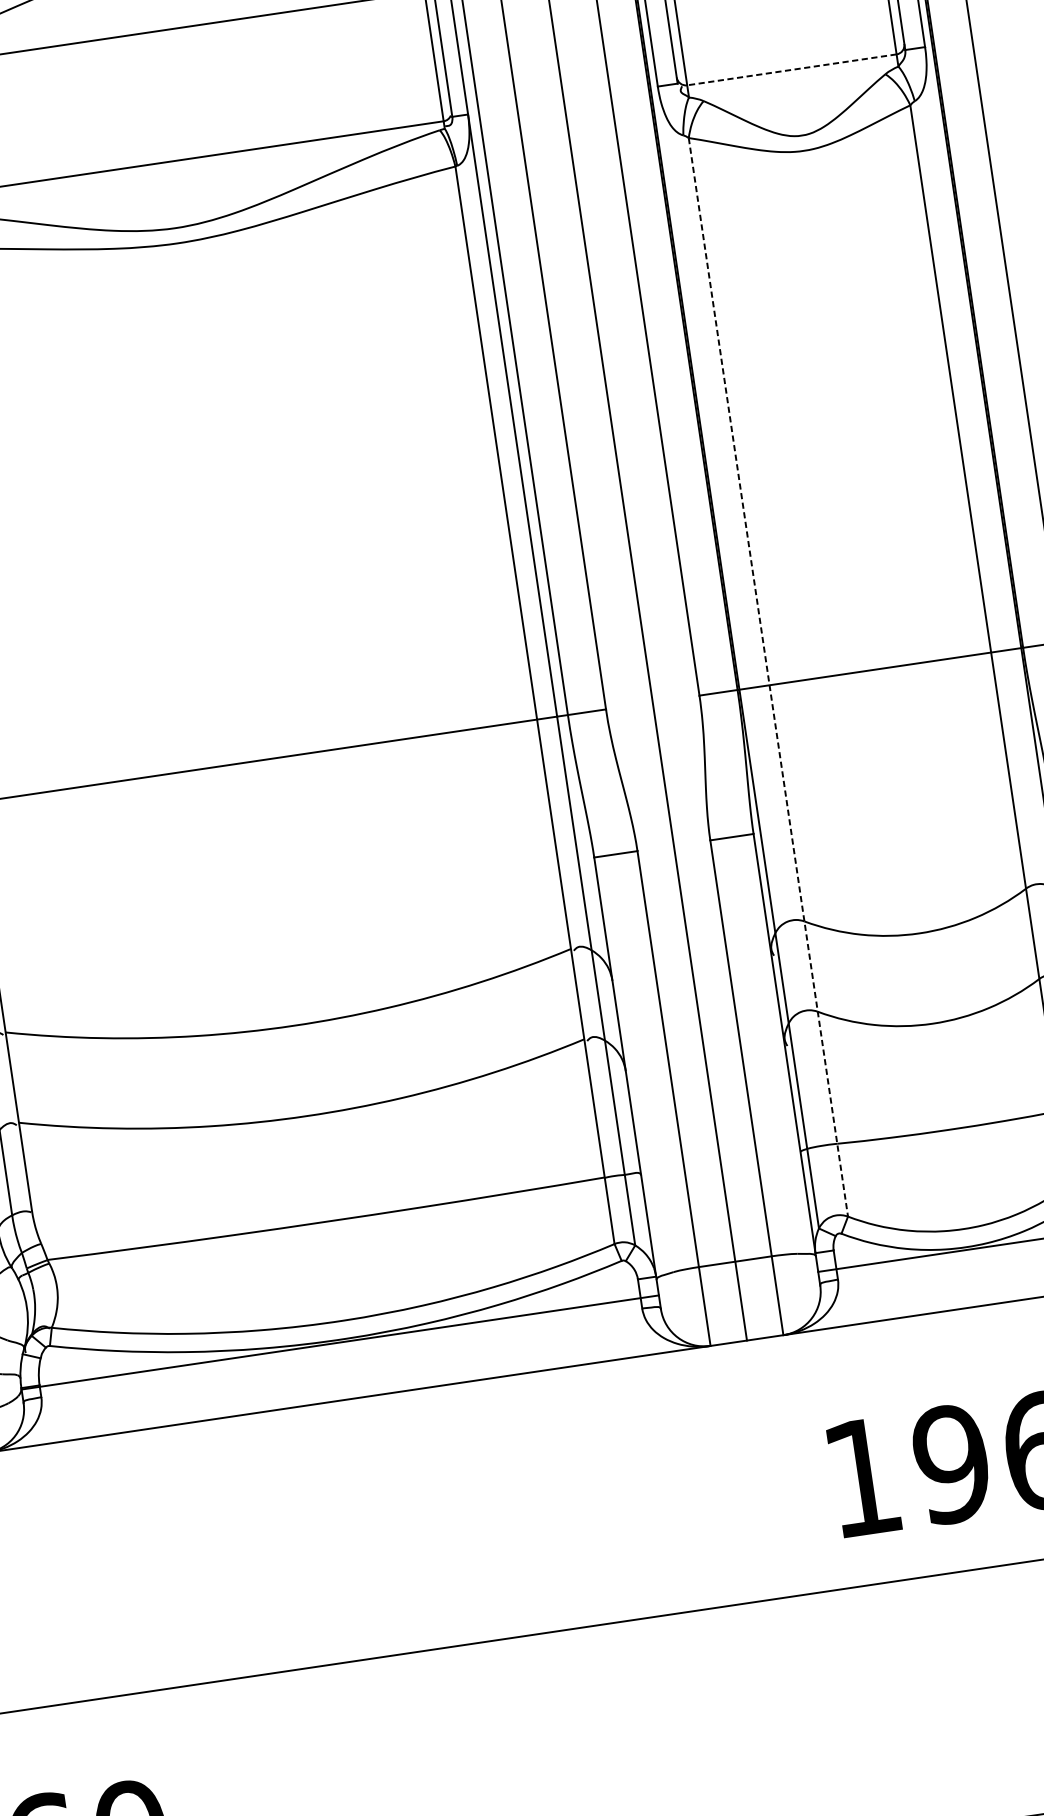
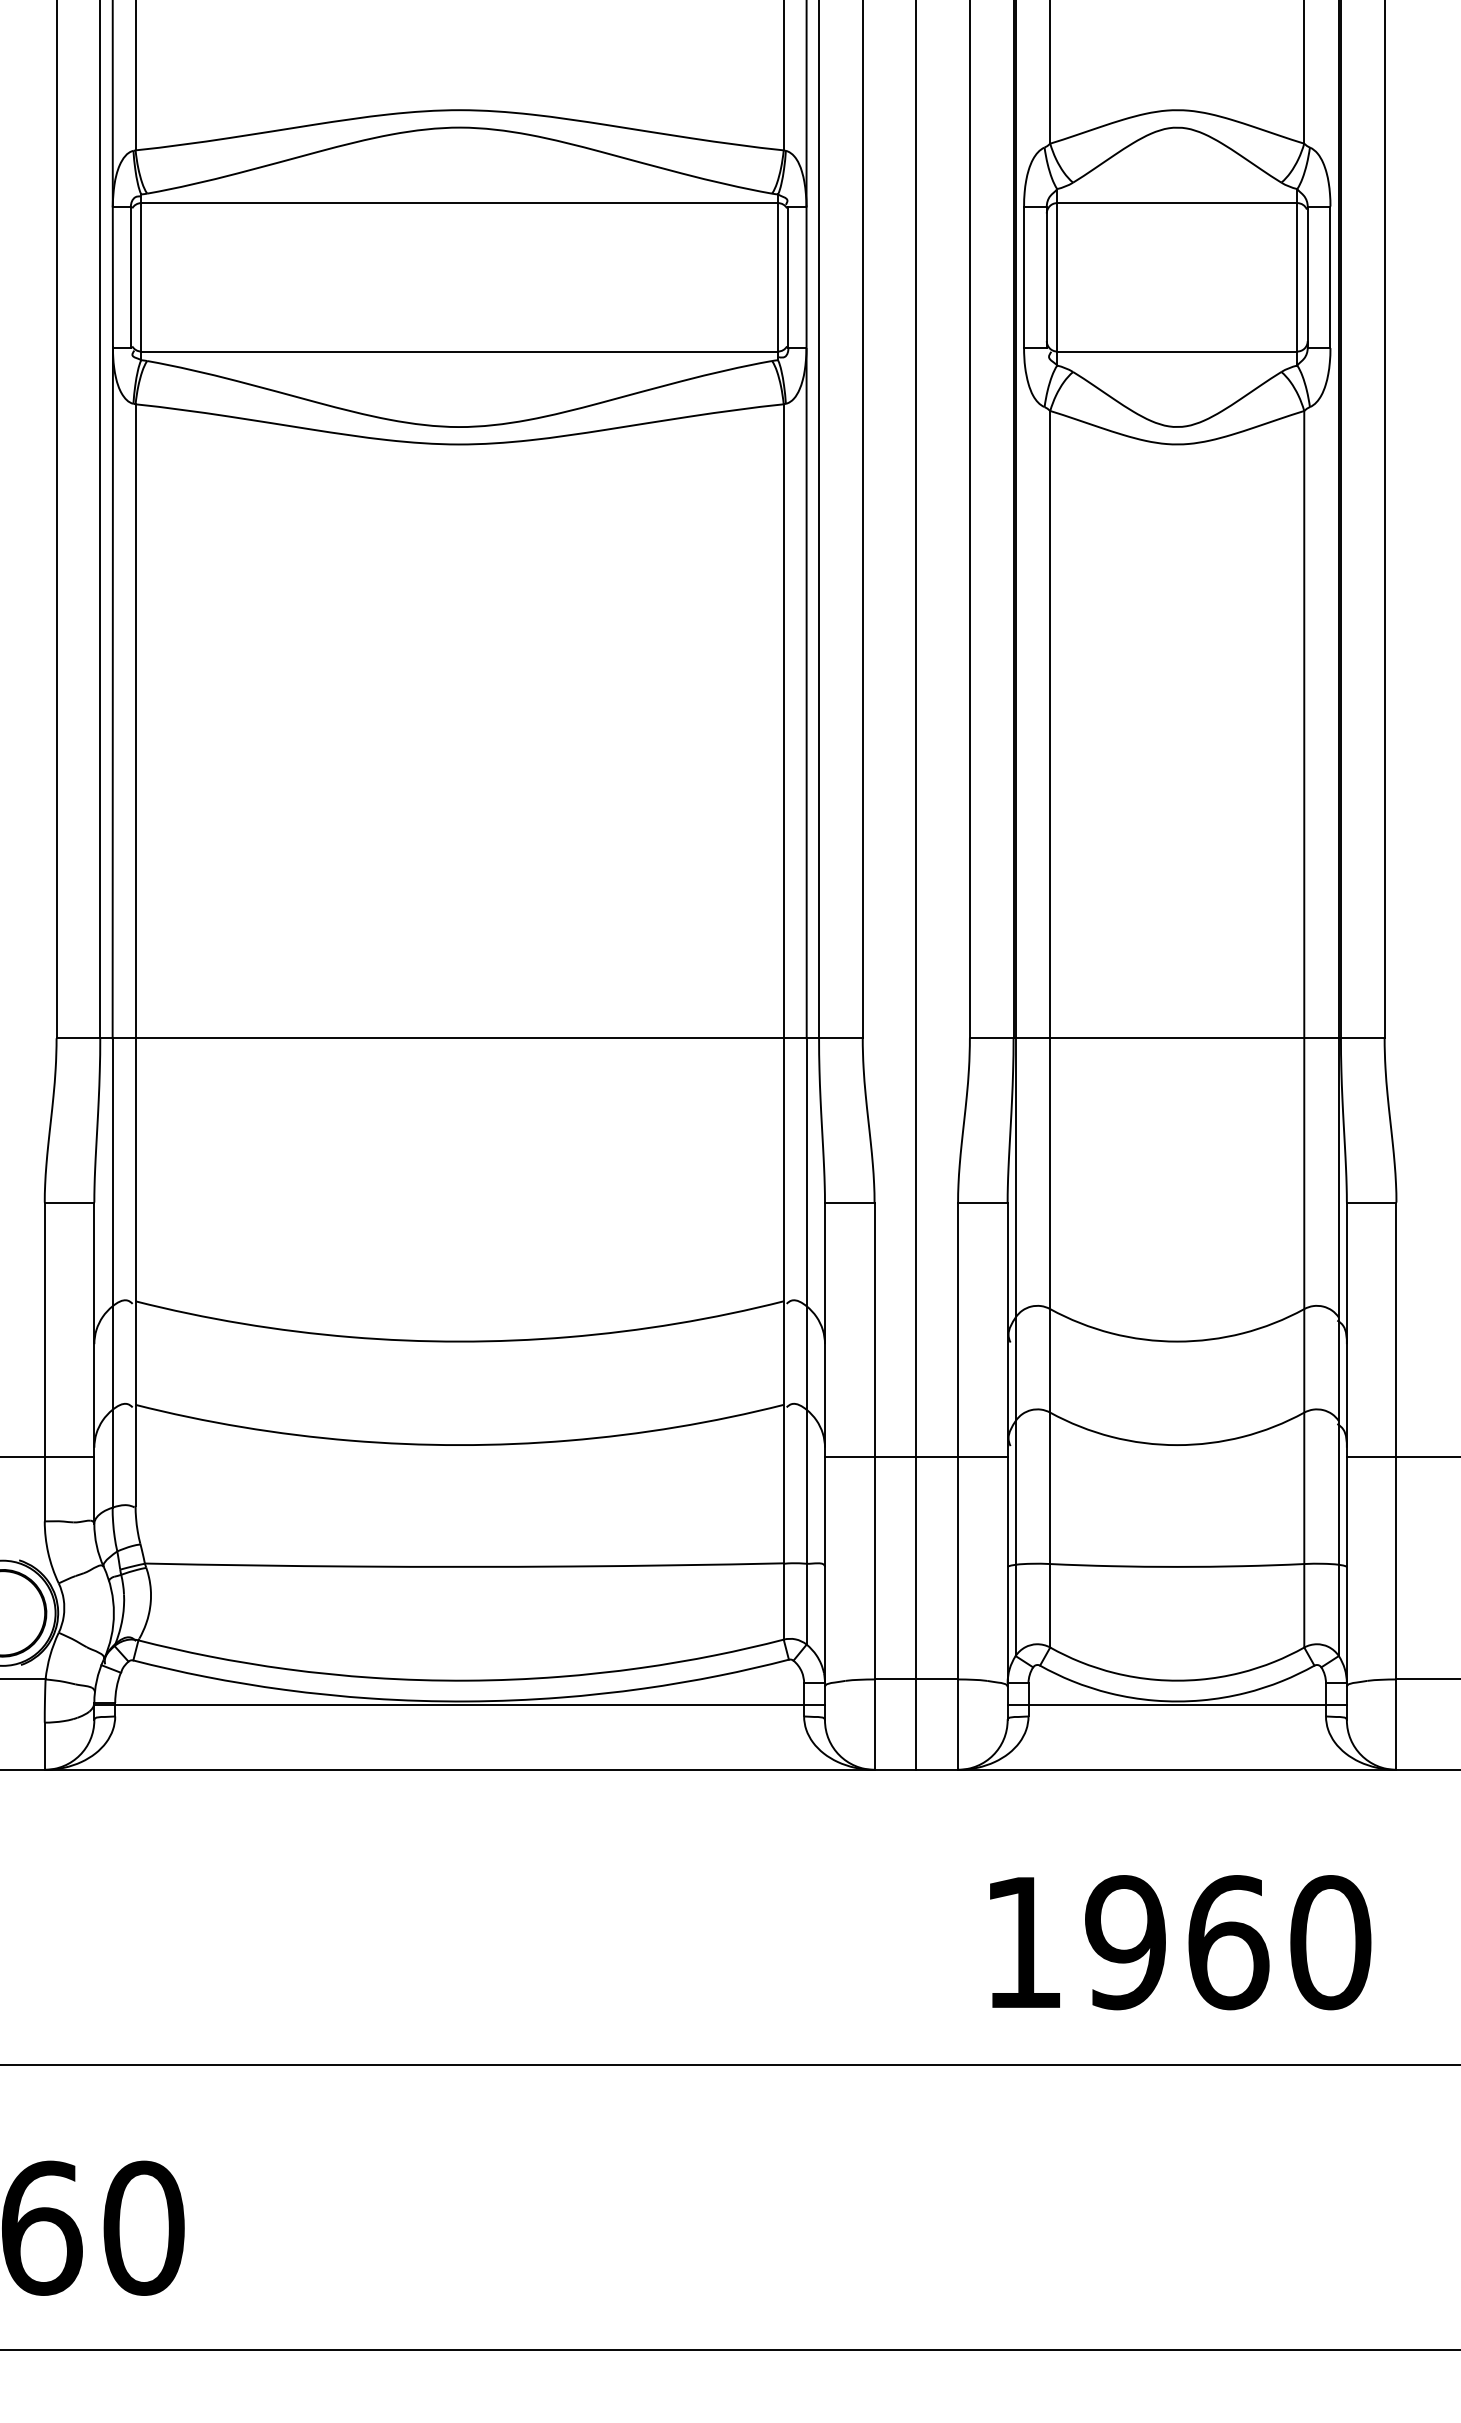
line: (791, 69) -> (1176, 351), dashed -> solid
line: (768, 677) -> (1050, 1029), dashed -> solid
line: (706, 1068) -> (915, 1457), added

